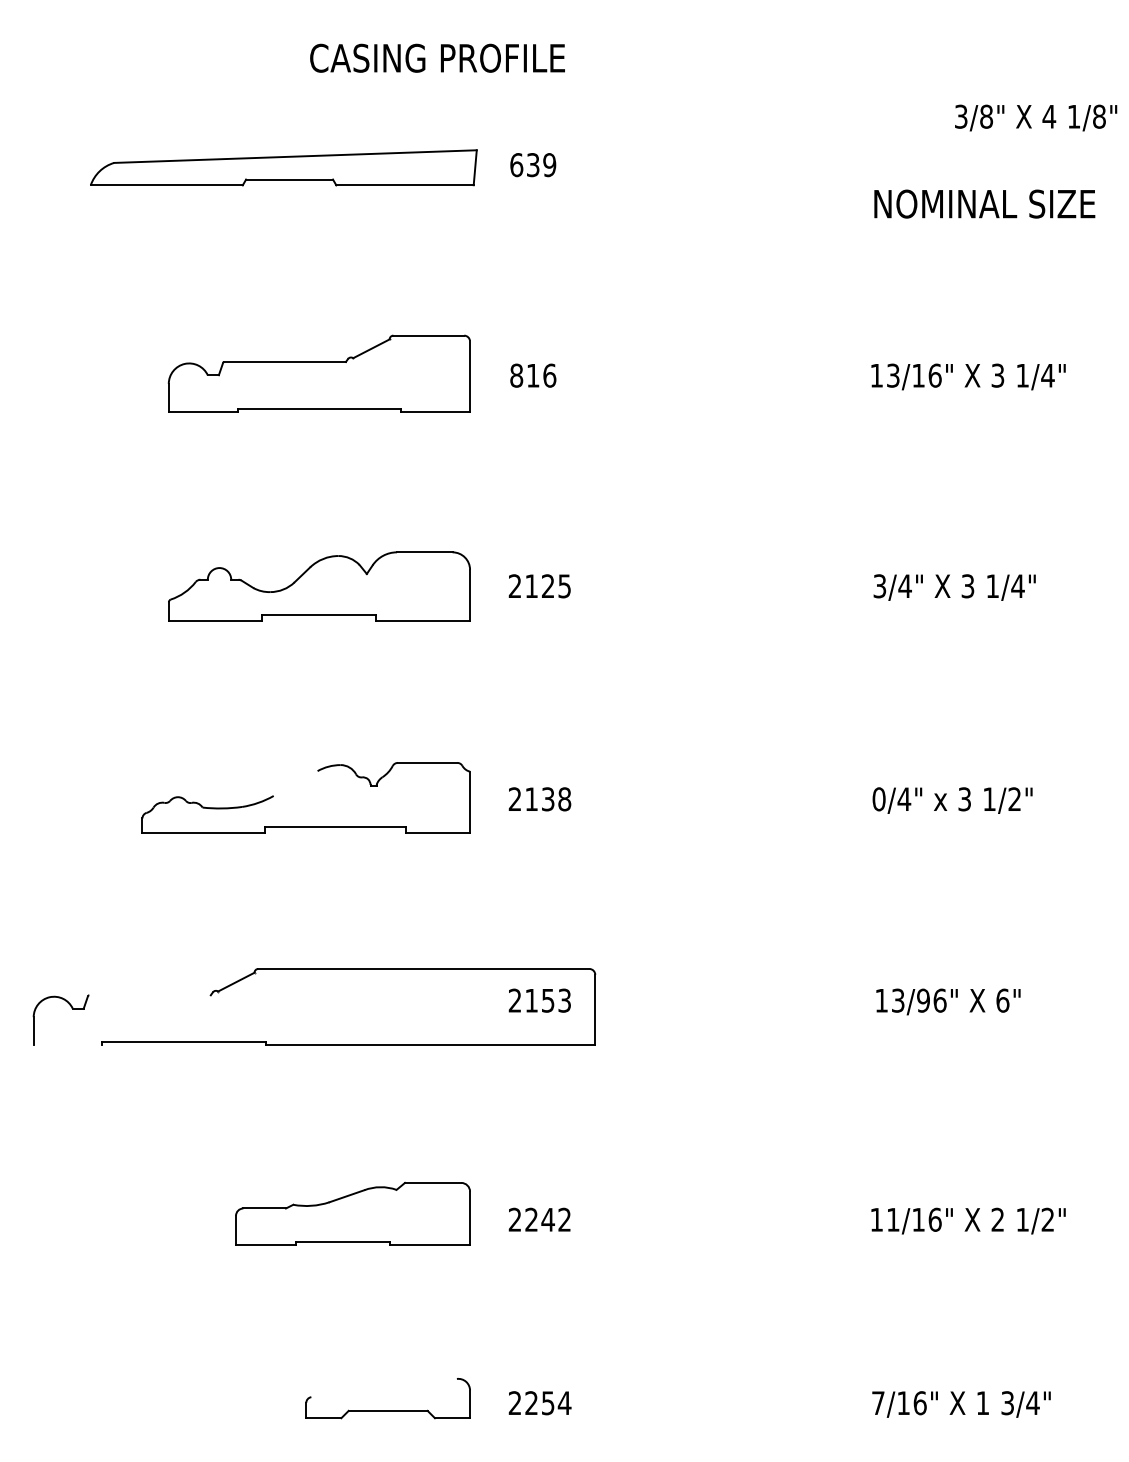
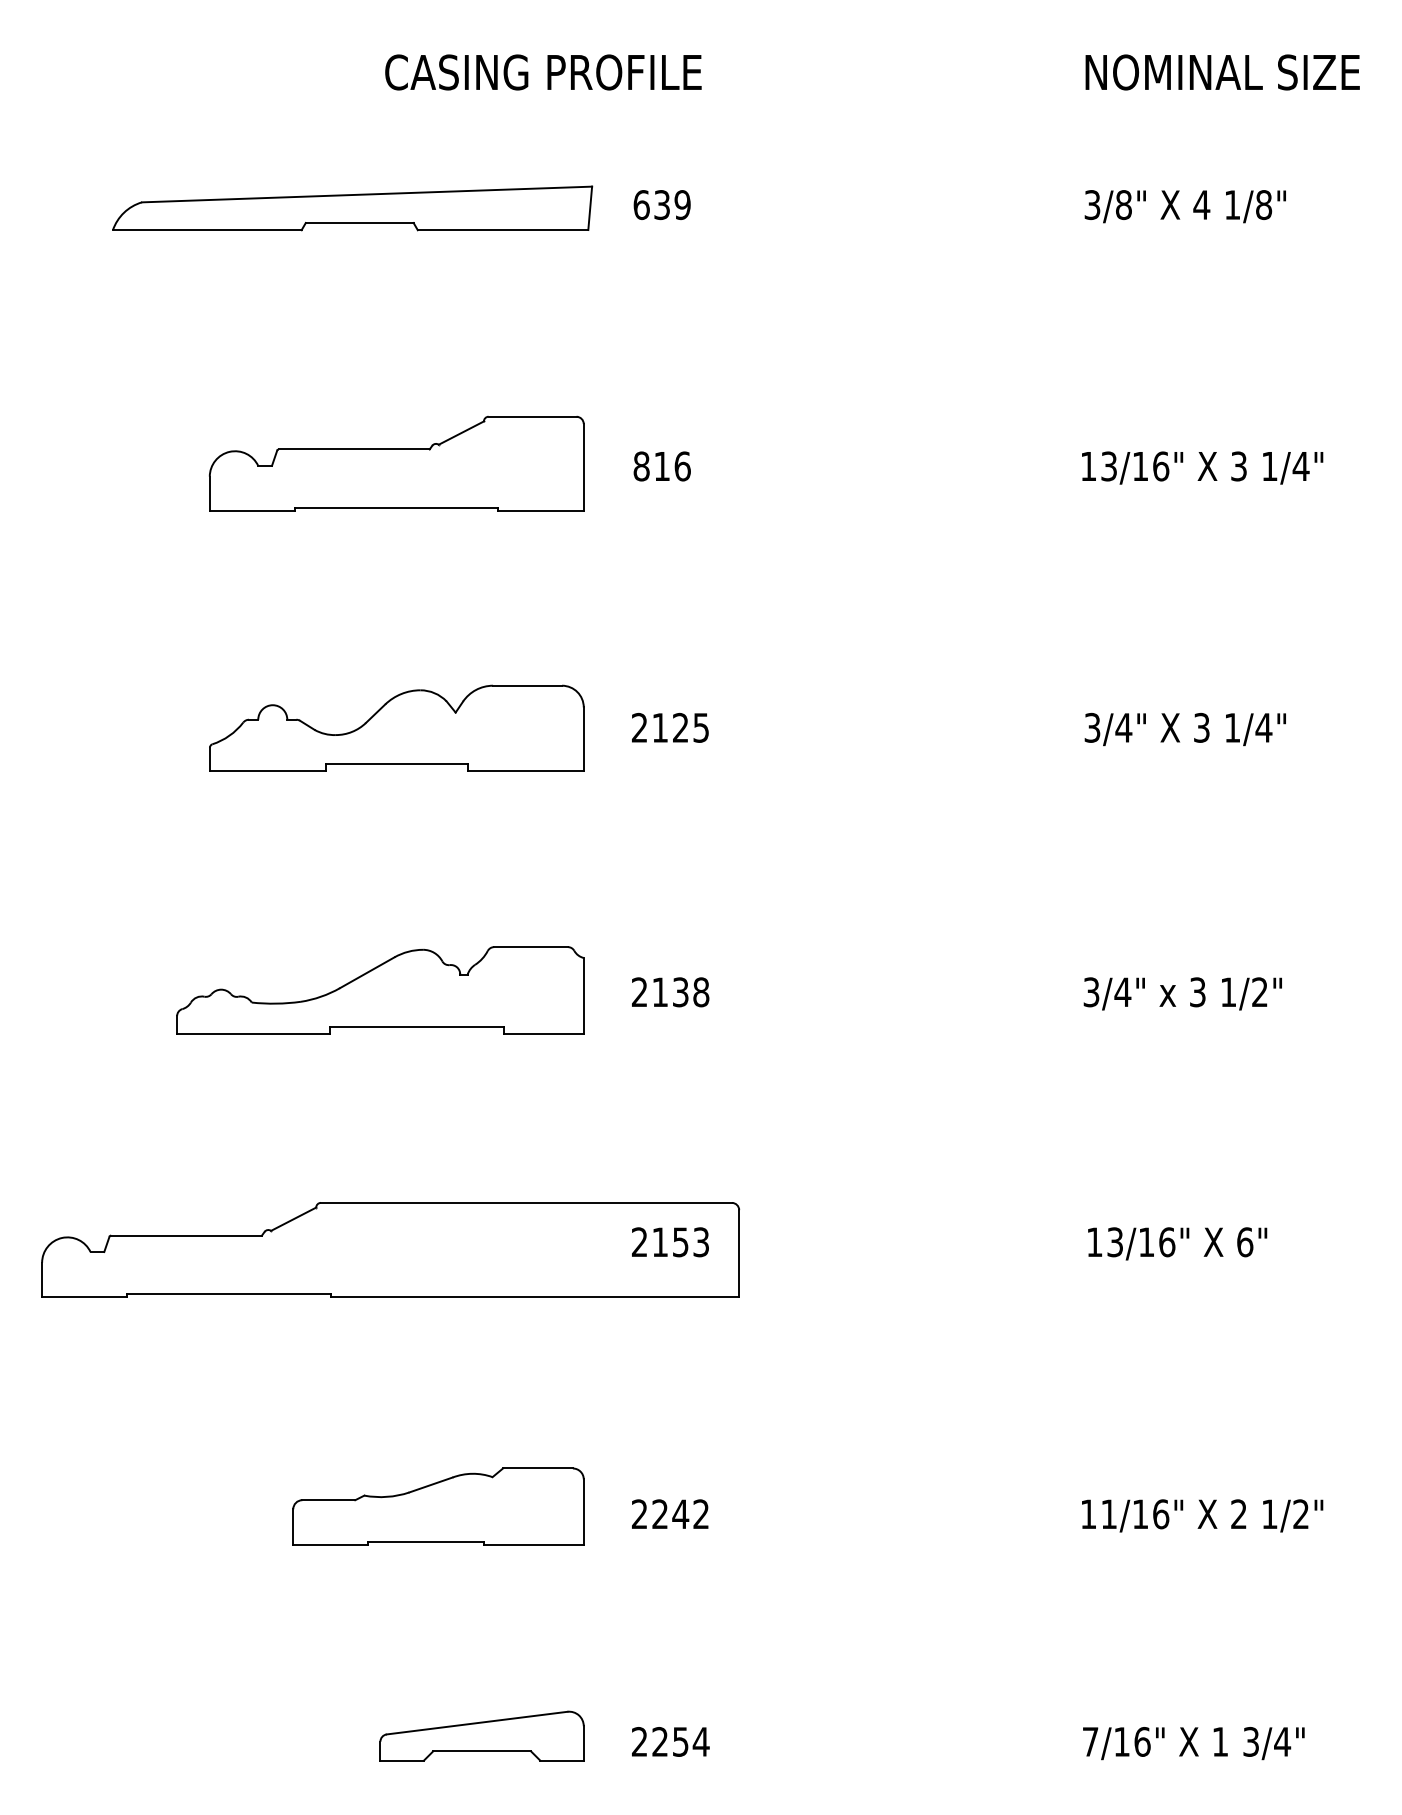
text: (1035, 117) -> (1184, 206), moved
text: (984, 204) -> (1222, 72), moved
line: (295, 783) -> (367, 972), added
text: (879, 799) -> (1091, 992), 0/4" -> 3/4"
line: (150, 995) -> (186, 1235), added
text: (923, 1000) -> (1146, 1242), 13/96" -> 13/16"
line: (67, 1045) -> (84, 1297), added
line: (383, 1387) -> (476, 1722), added

